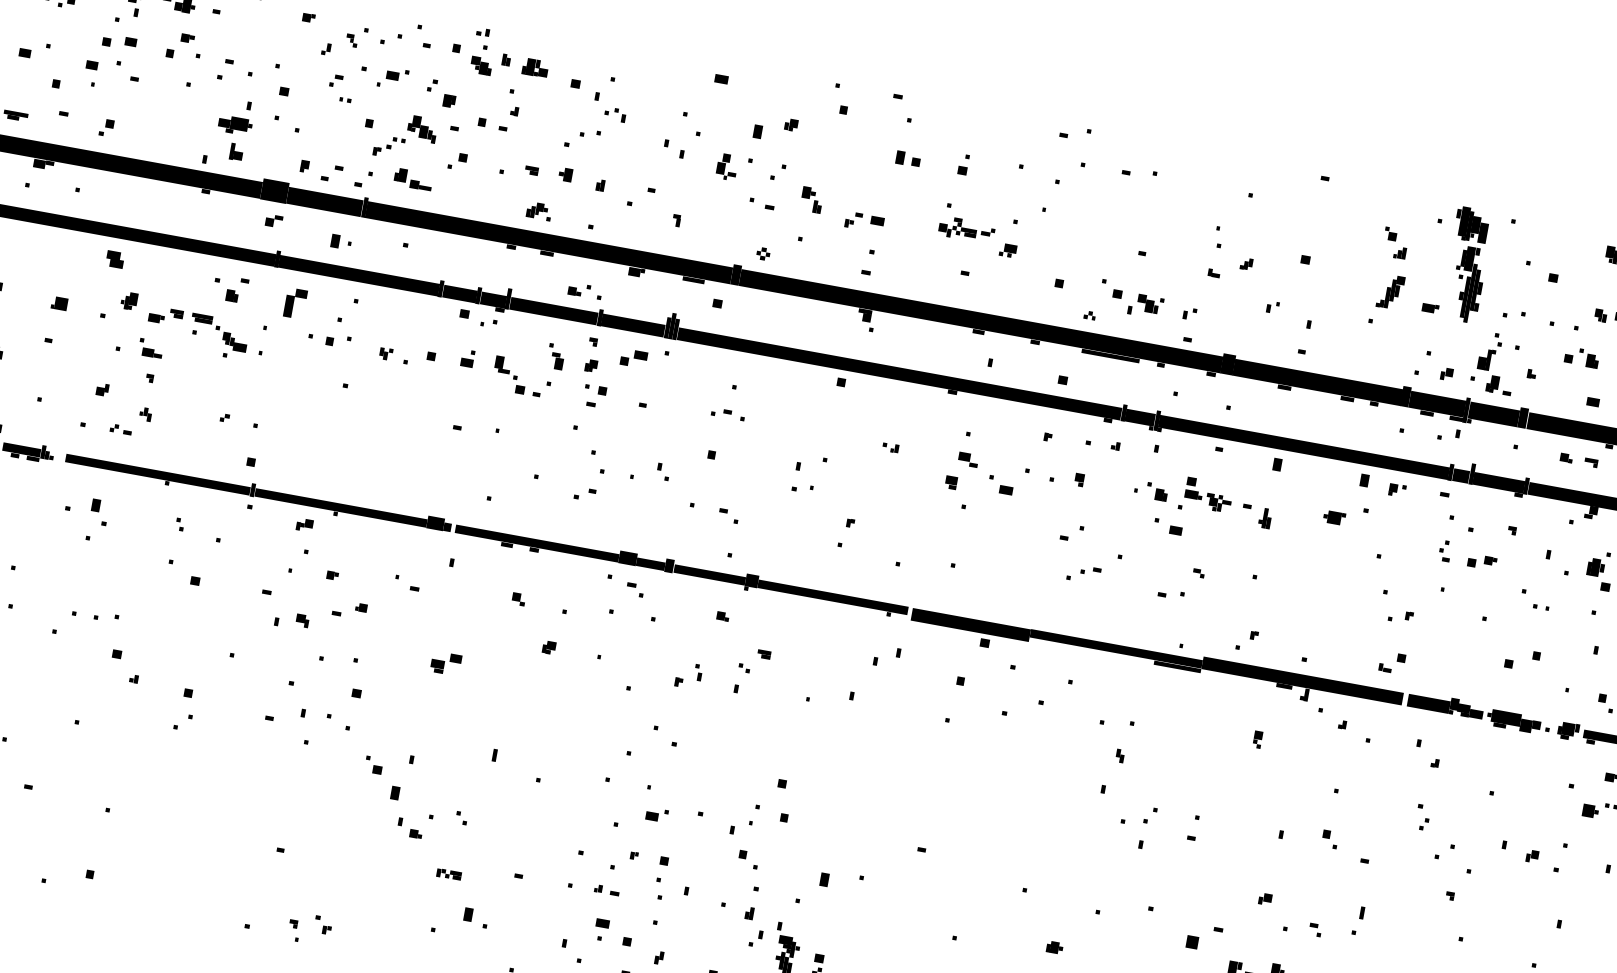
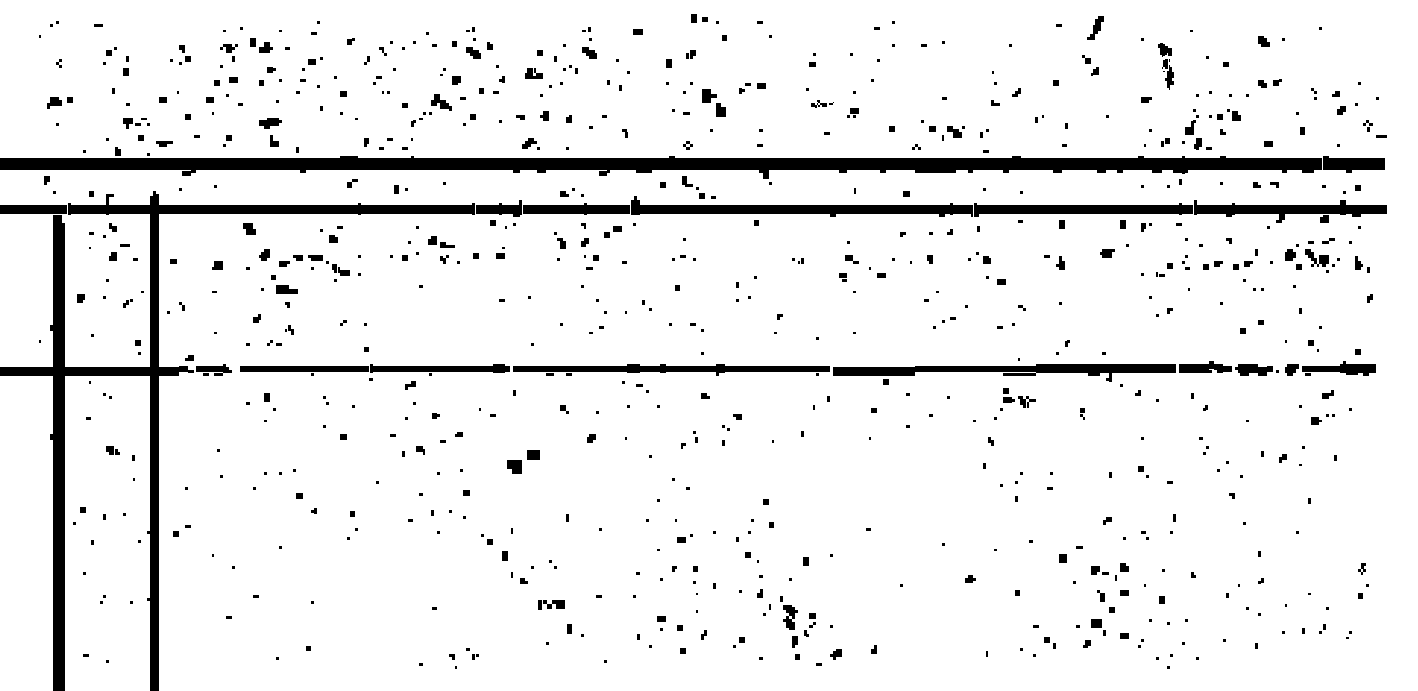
part: (535, 68) -> (533, 73), moved
part: (393, 77) -> (312, 63), moved
part: (649, 81) -> (589, 42), added
part: (233, 138) -> (270, 132), moved
part: (908, 159) -> (699, 18), moved
part: (727, 166) -> (652, 90), removed
part: (413, 178) -> (441, 241), moved
part: (812, 199) -> (714, 102), size x1.6
part: (864, 222) -> (752, 88), moved
part: (966, 229) -> (822, 103), size x0.6
part: (1395, 243) -> (1090, 65), moved
part: (1466, 265) -> (1165, 66), size x0.6
part: (1390, 291) -> (1095, 27), moved
part: (294, 303) -> (376, 236), removed
part: (150, 348) -> (284, 284), size x1.6
part: (1581, 357) -> (1228, 114), moved
part: (517, 376) -> (698, 187), moved
part: (1205, 496) -> (1017, 399), moved
part: (1524, 569) -> (1242, 265), added
part: (1392, 662) -> (1164, 269), moved
part: (446, 663) -> (523, 461), size x1.6
part: (449, 873) -> (551, 603), size x1.6
part: (607, 890) -> (660, 595), removed

